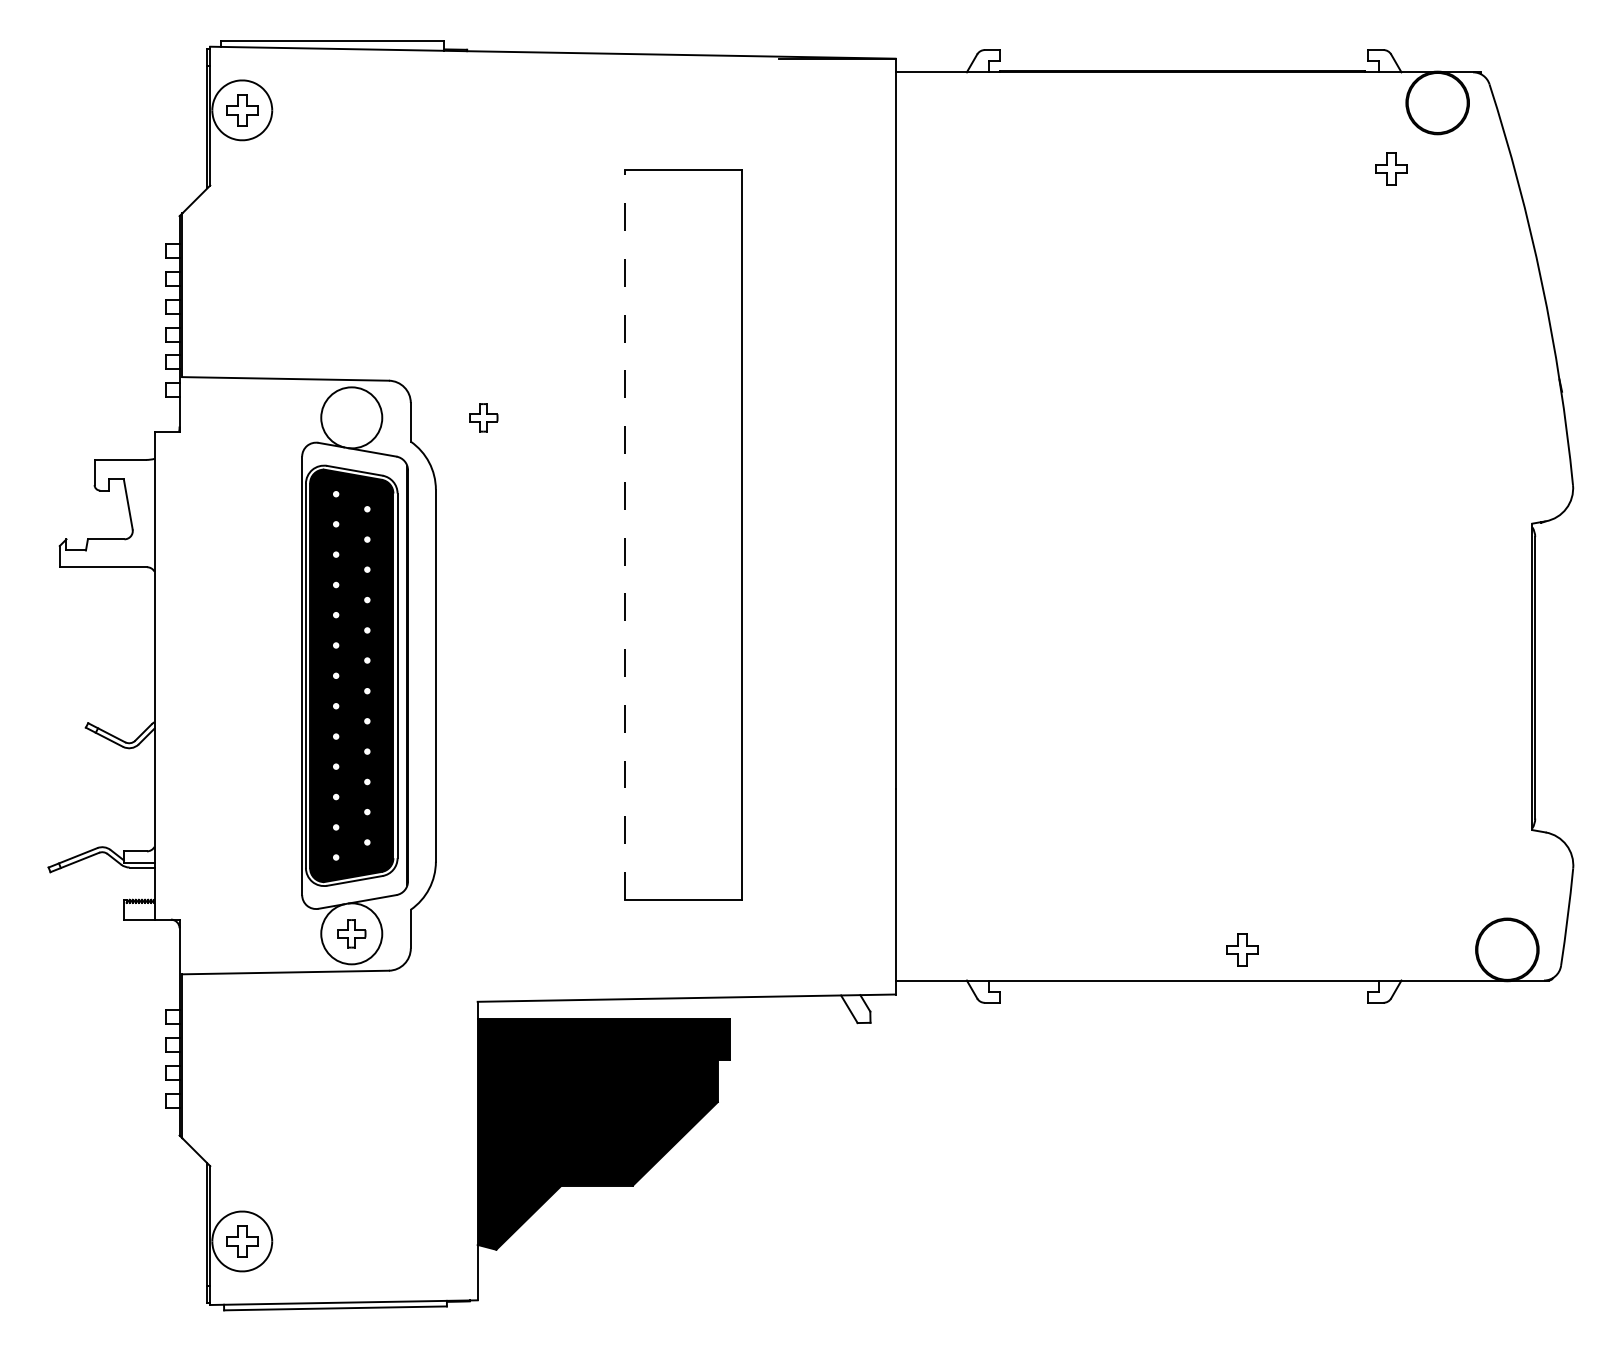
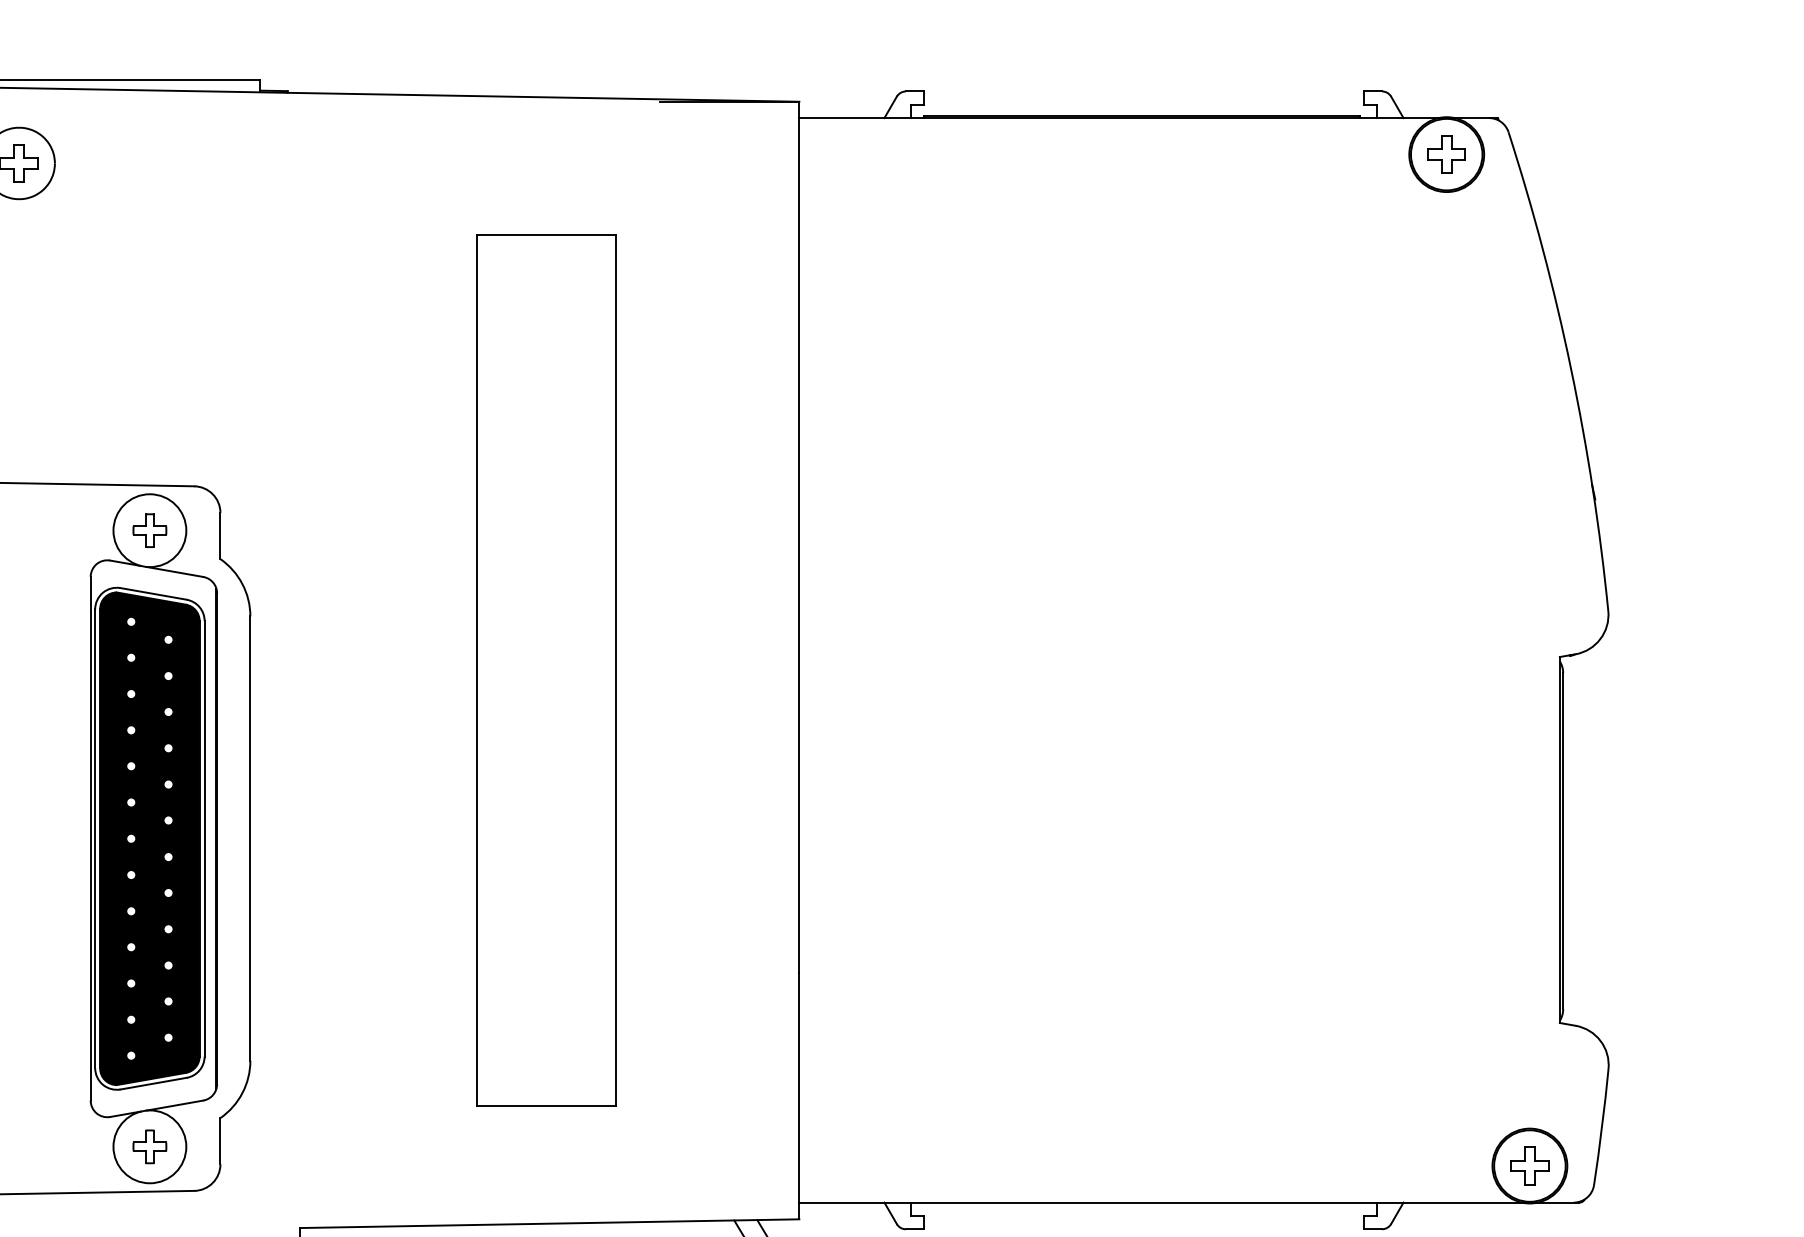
part: (1391, 168) -> (1446, 154), moved
part: (483, 417) -> (149, 530), moved
line: (625, 534) -> (476, 669), dashed -> solid
part: (1242, 949) -> (1530, 1165), moved

